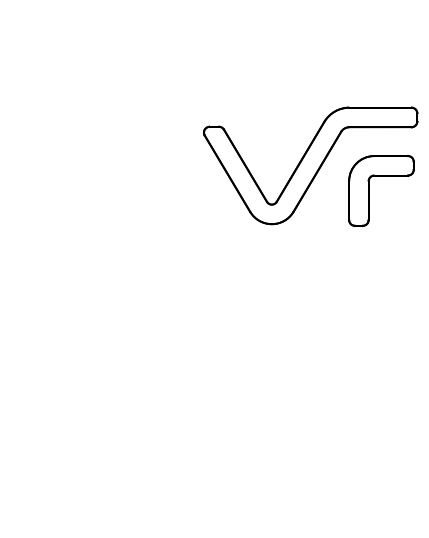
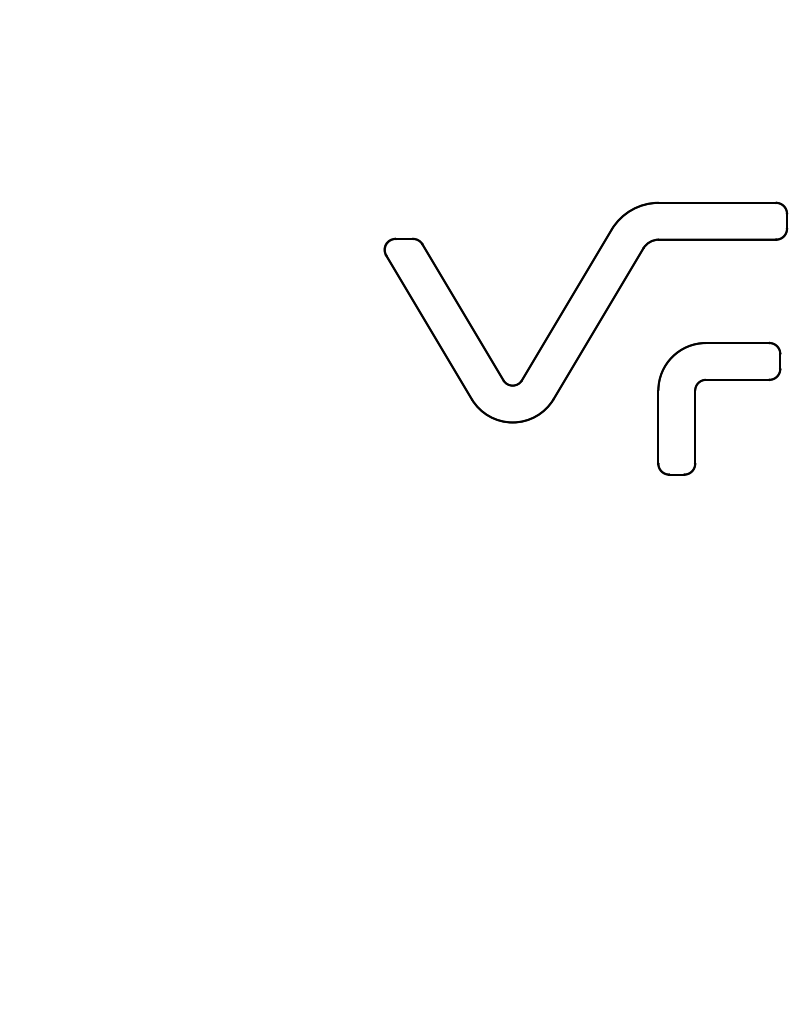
part: (369, 190) -> (696, 408), moved

